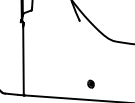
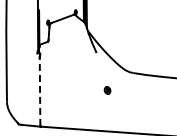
line: (23, 61) -> (40, 92), solid -> dashed
part: (90, 84) -> (107, 90), moved

